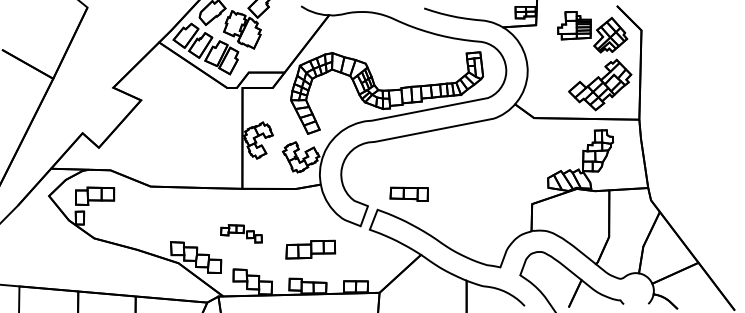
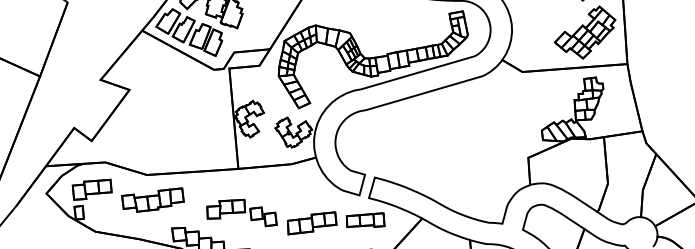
part: (408, 193) -> (364, 220), moved
part: (154, 212) -> (152, 200), added
part: (241, 233) -> (241, 213), size x1.67

